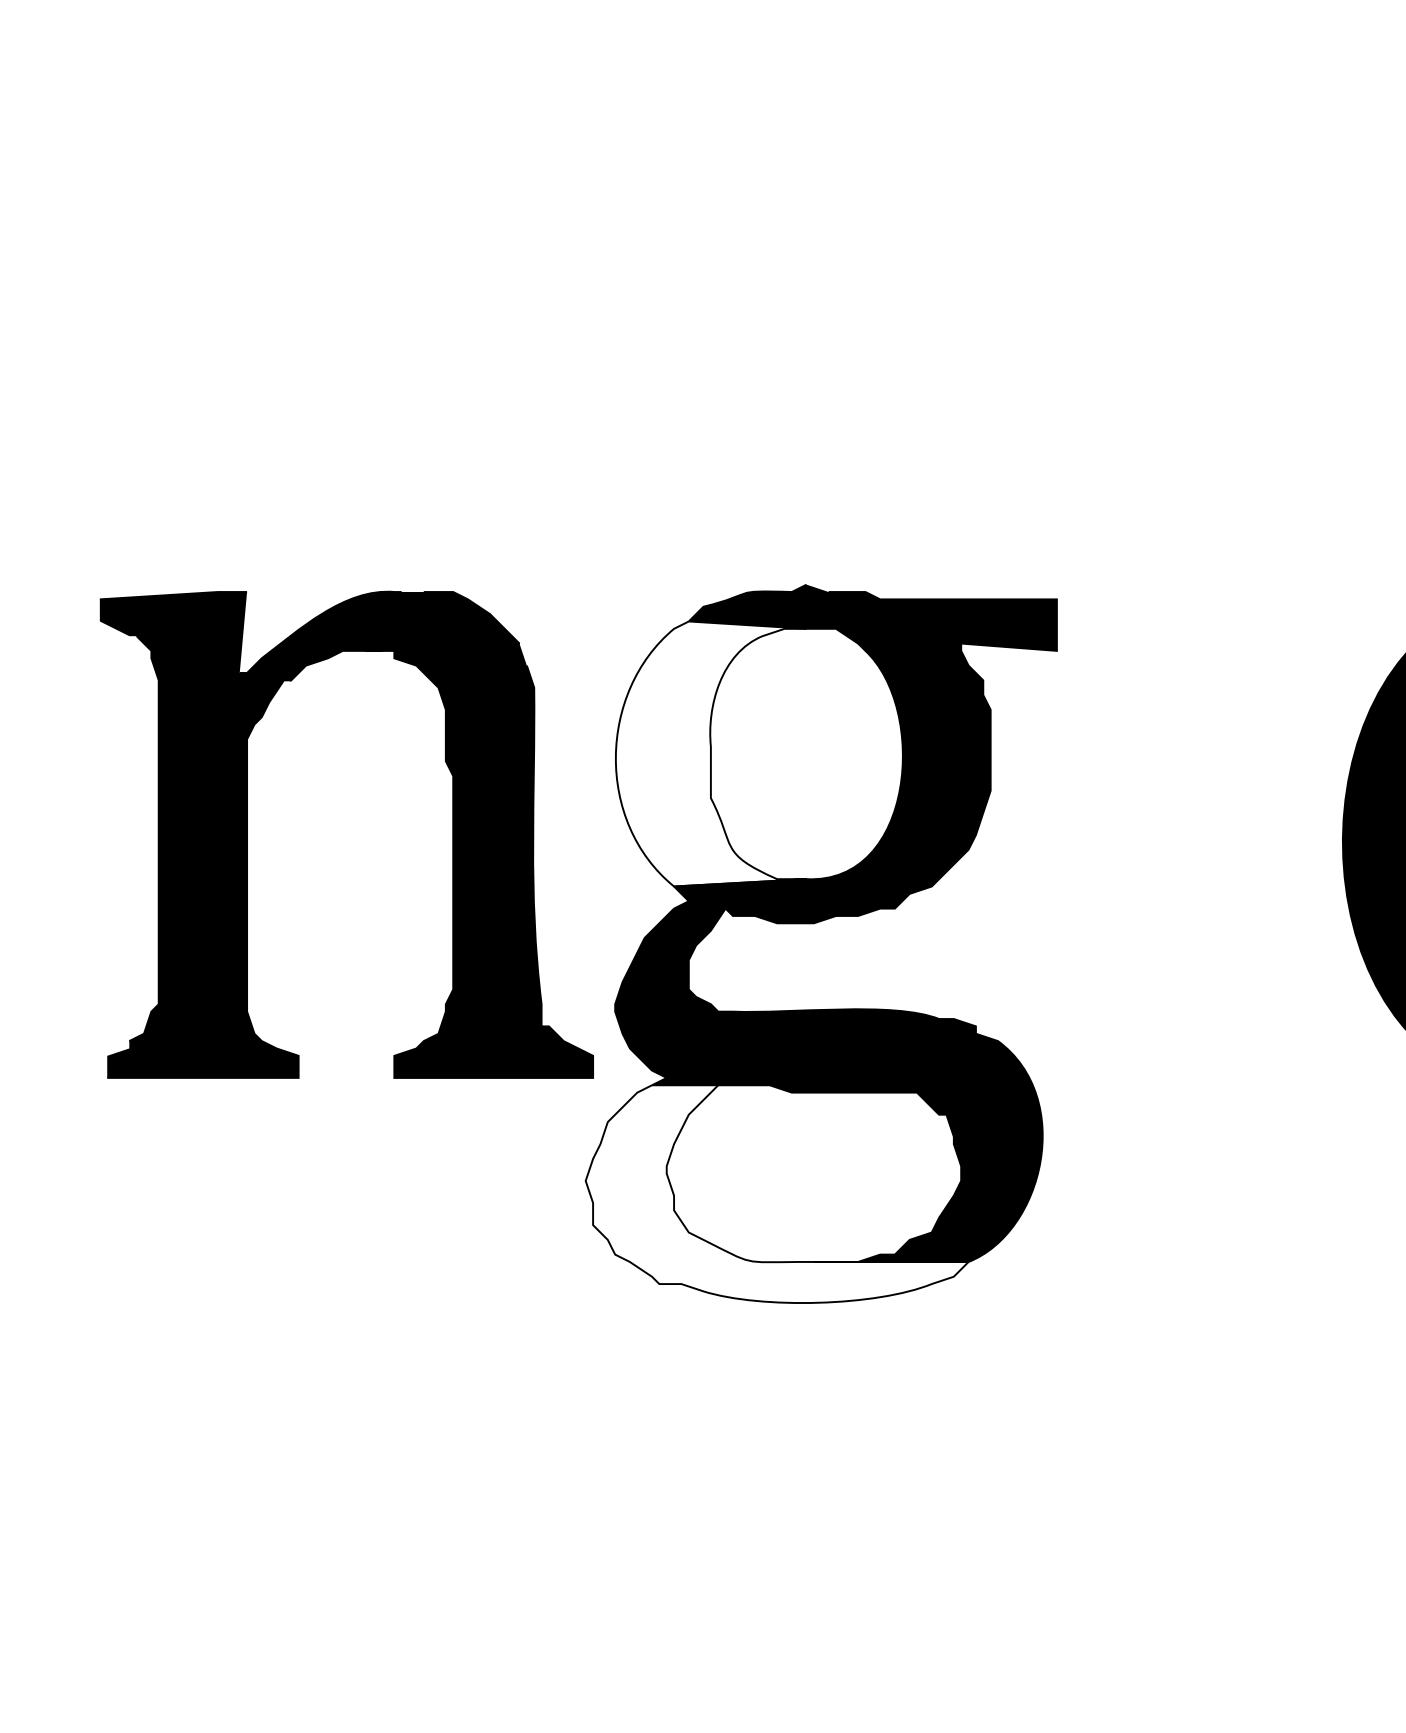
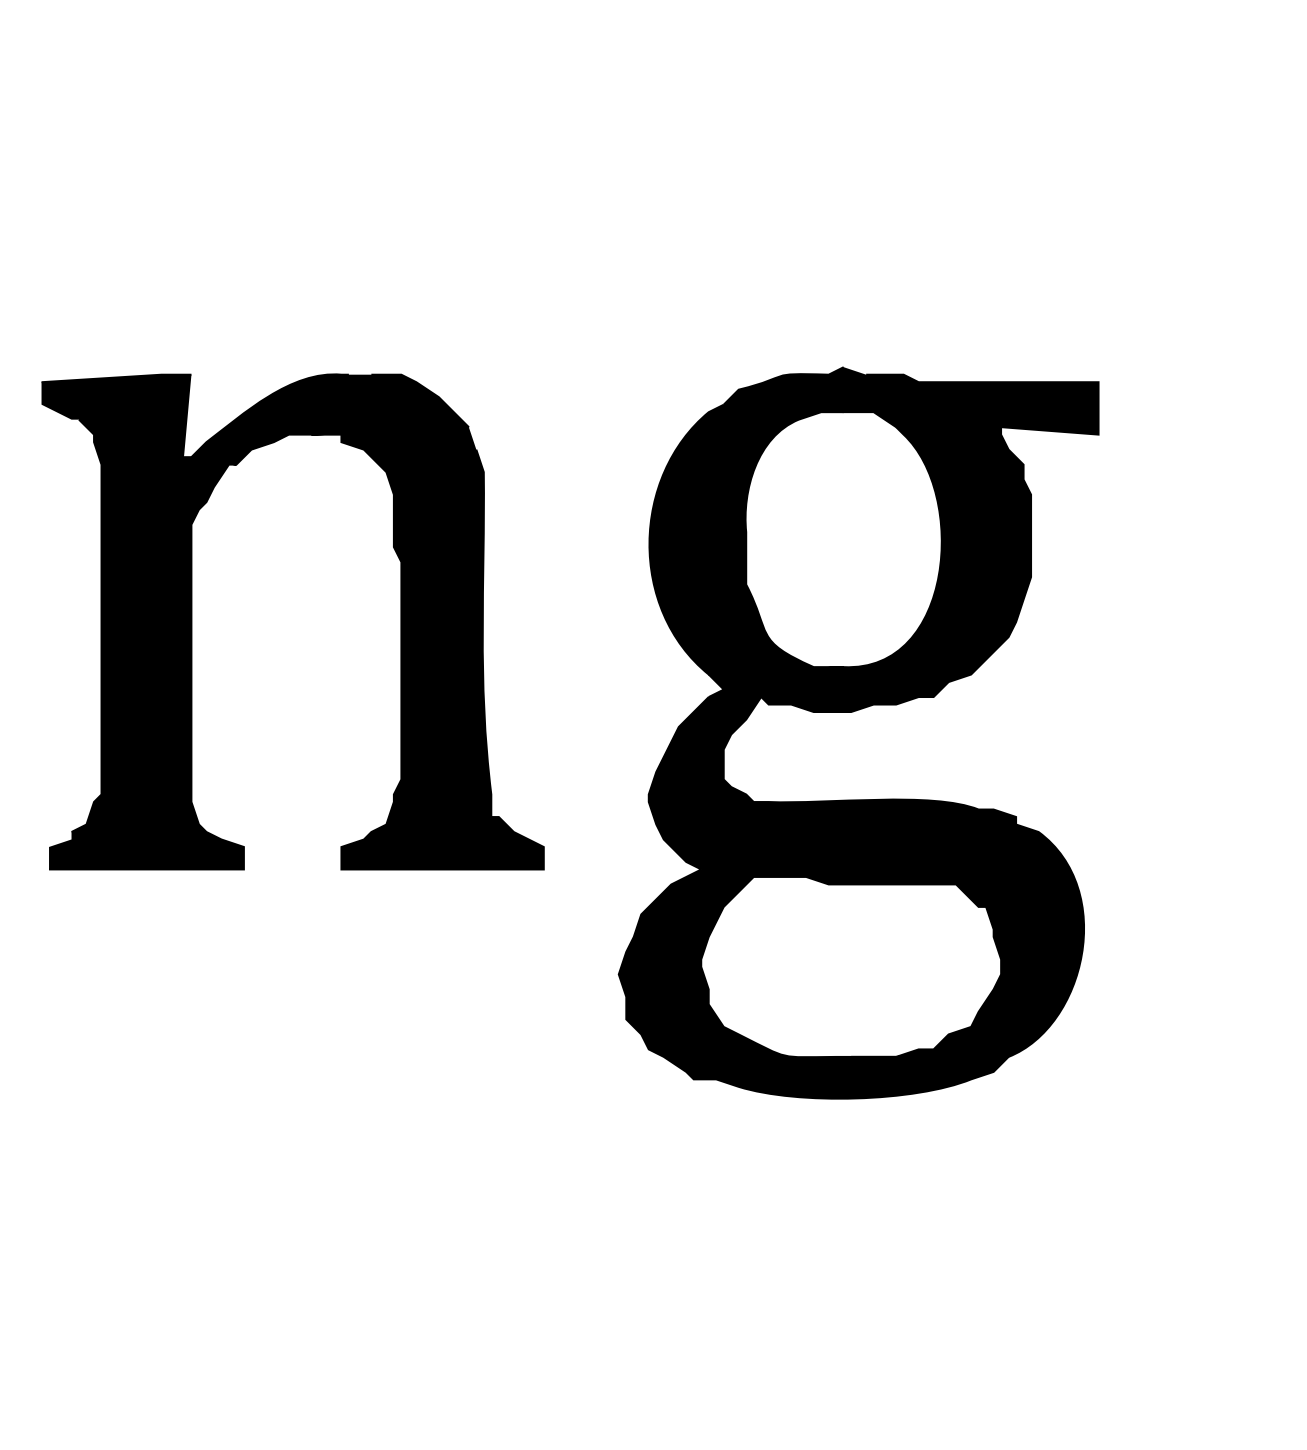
fill: (710, 753) -> (745, 539), added
part: (247, 834) -> (191, 621), moved
fill: (776, 1194) -> (813, 988), added

